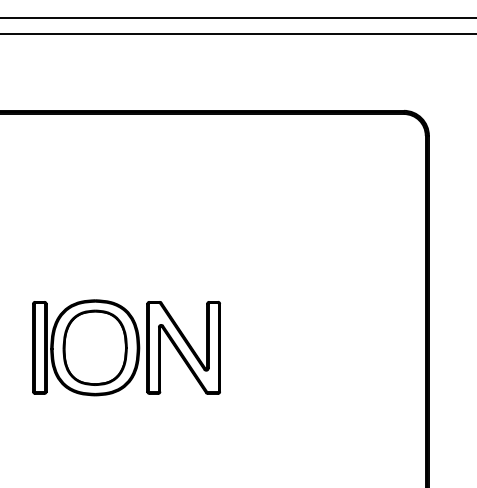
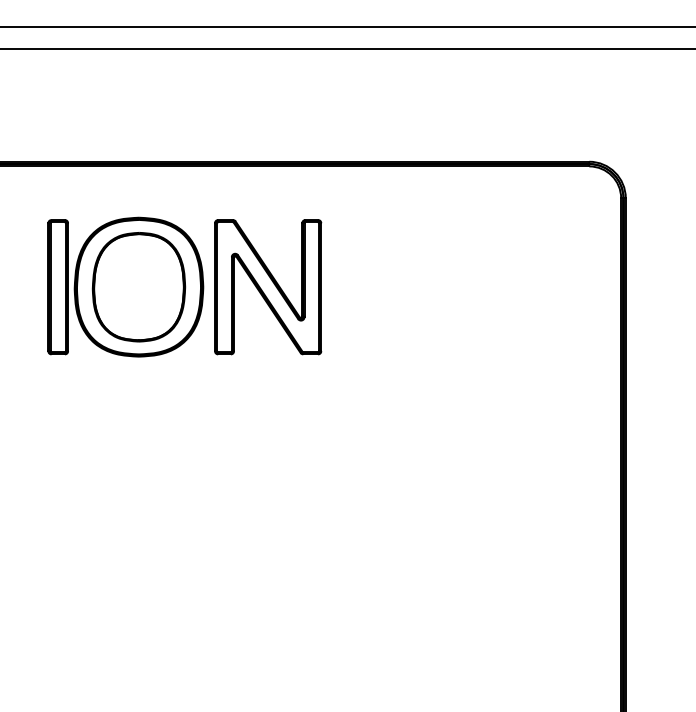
part: (126, 347) -> (184, 286), moved

